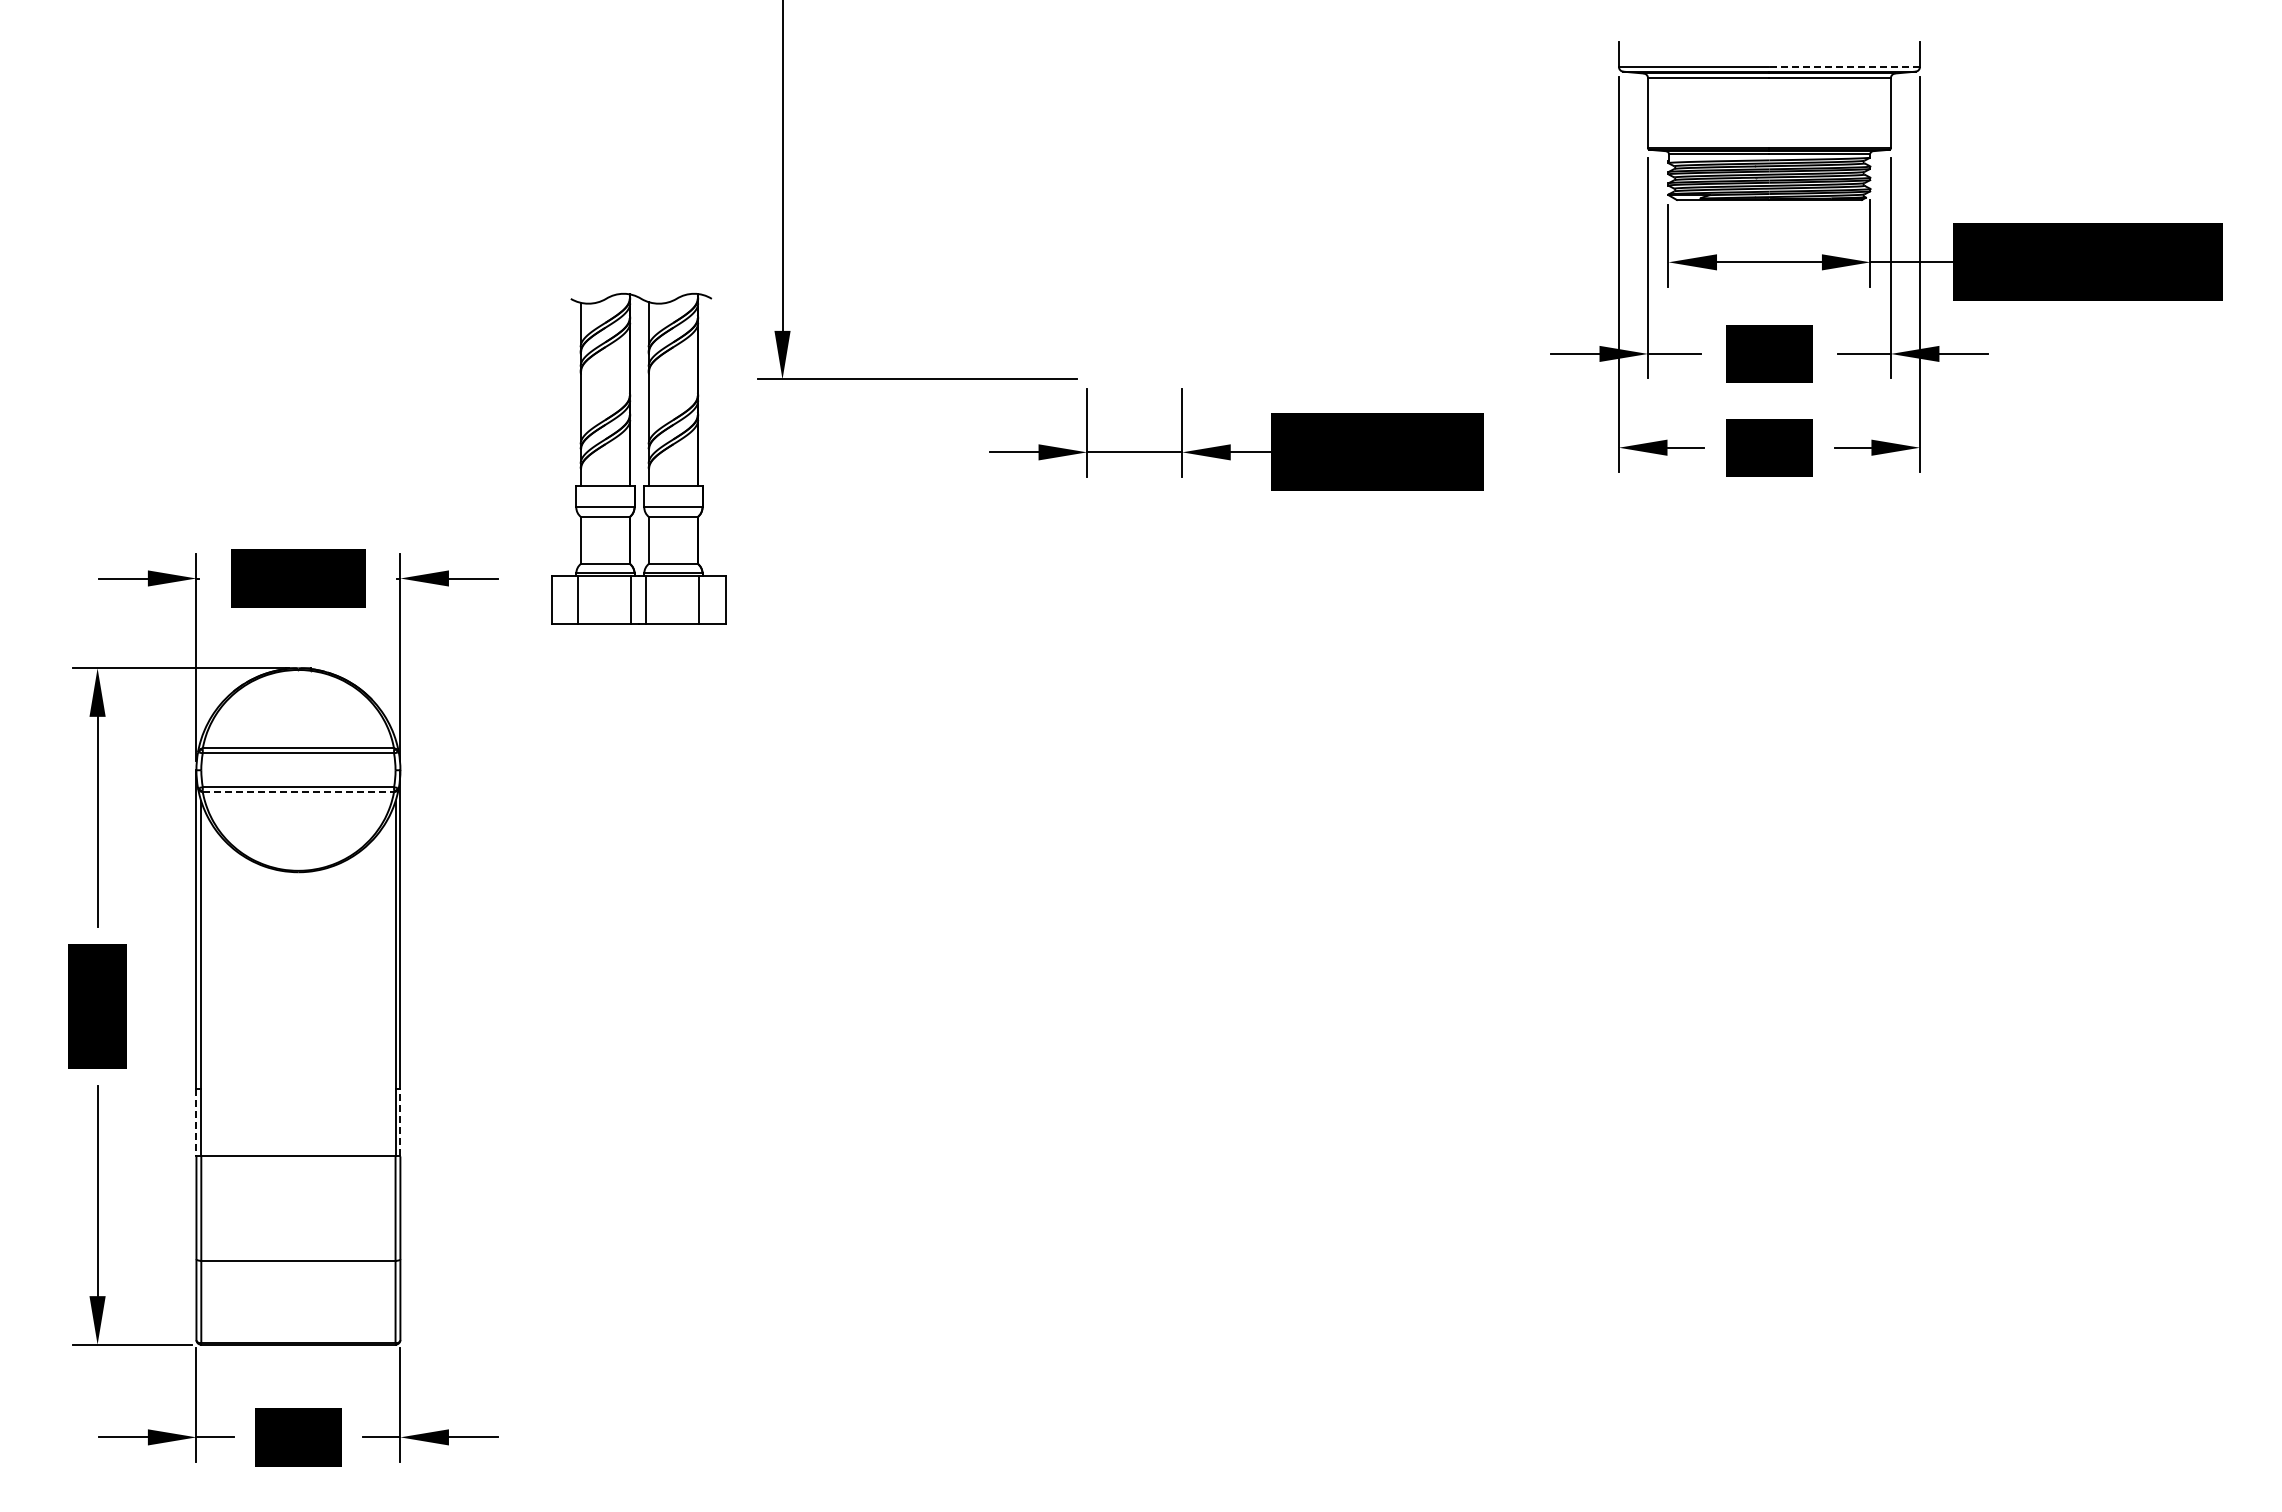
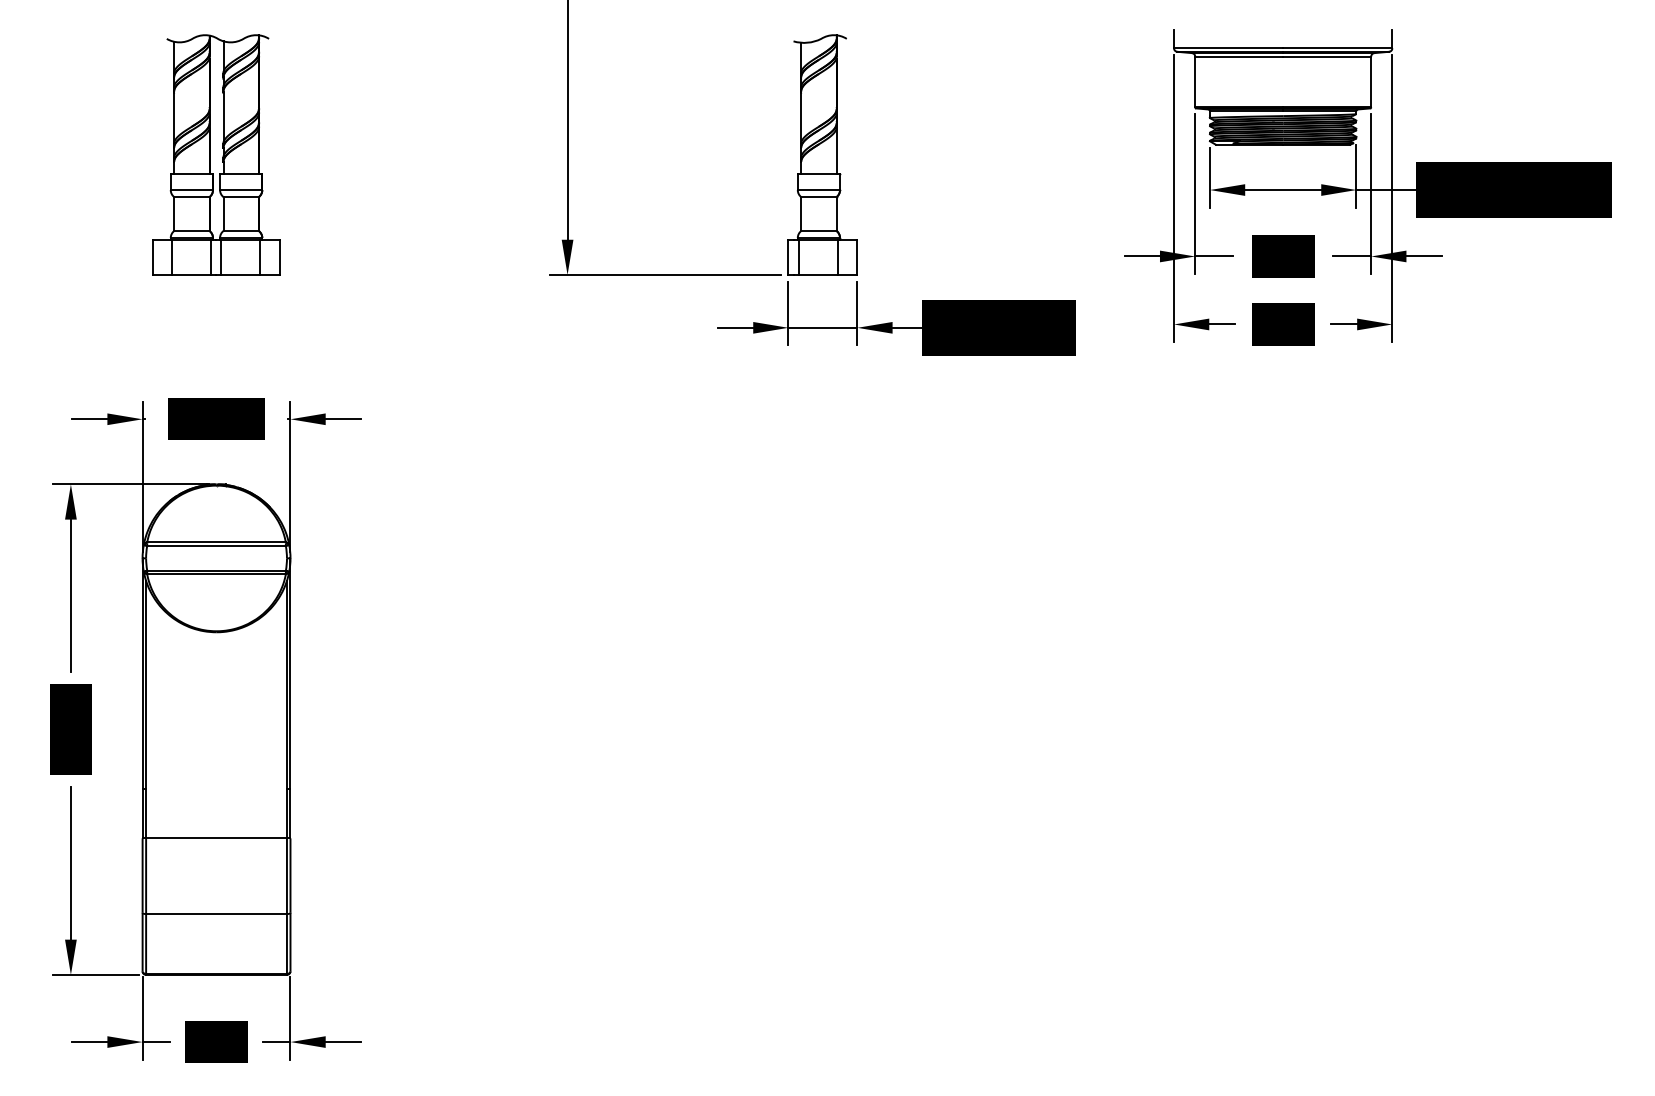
line: (1844, 66) -> (1337, 48), dashed -> solid
part: (1134, 213) -> (822, 154), added
part: (638, 458) -> (215, 154), moved
line: (298, 792) -> (216, 574), dashed -> solid
line: (196, 1122) -> (142, 813), dashed -> solid
line: (400, 1122) -> (290, 813), dashed -> solid

